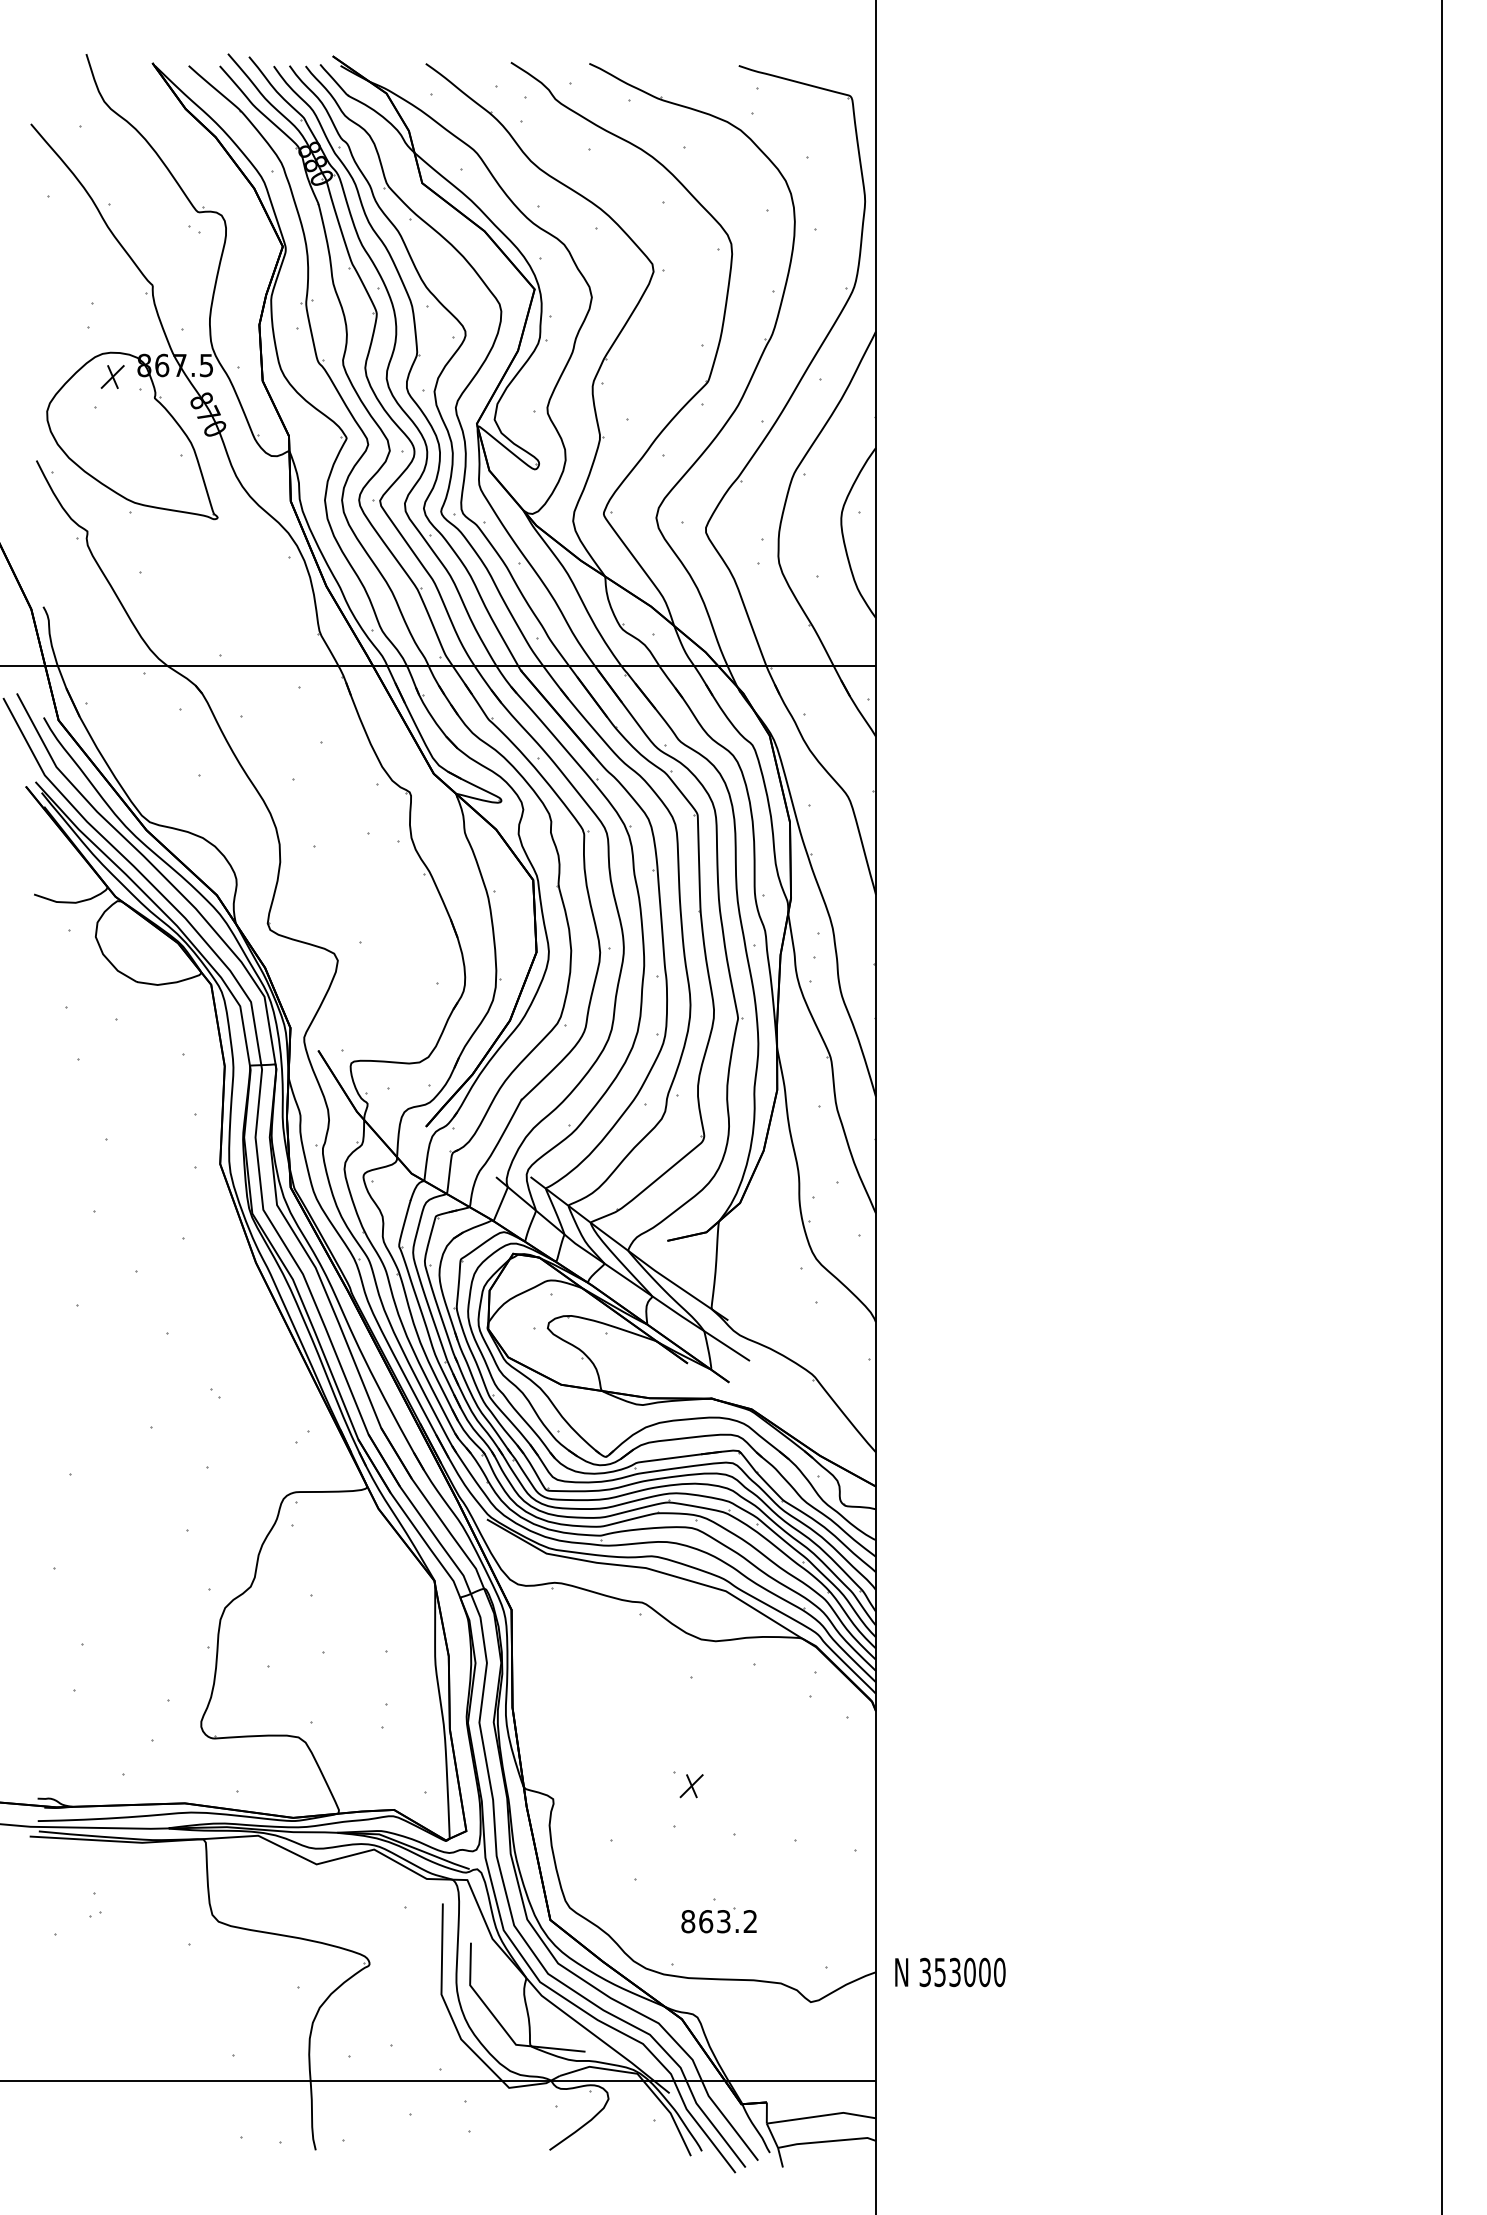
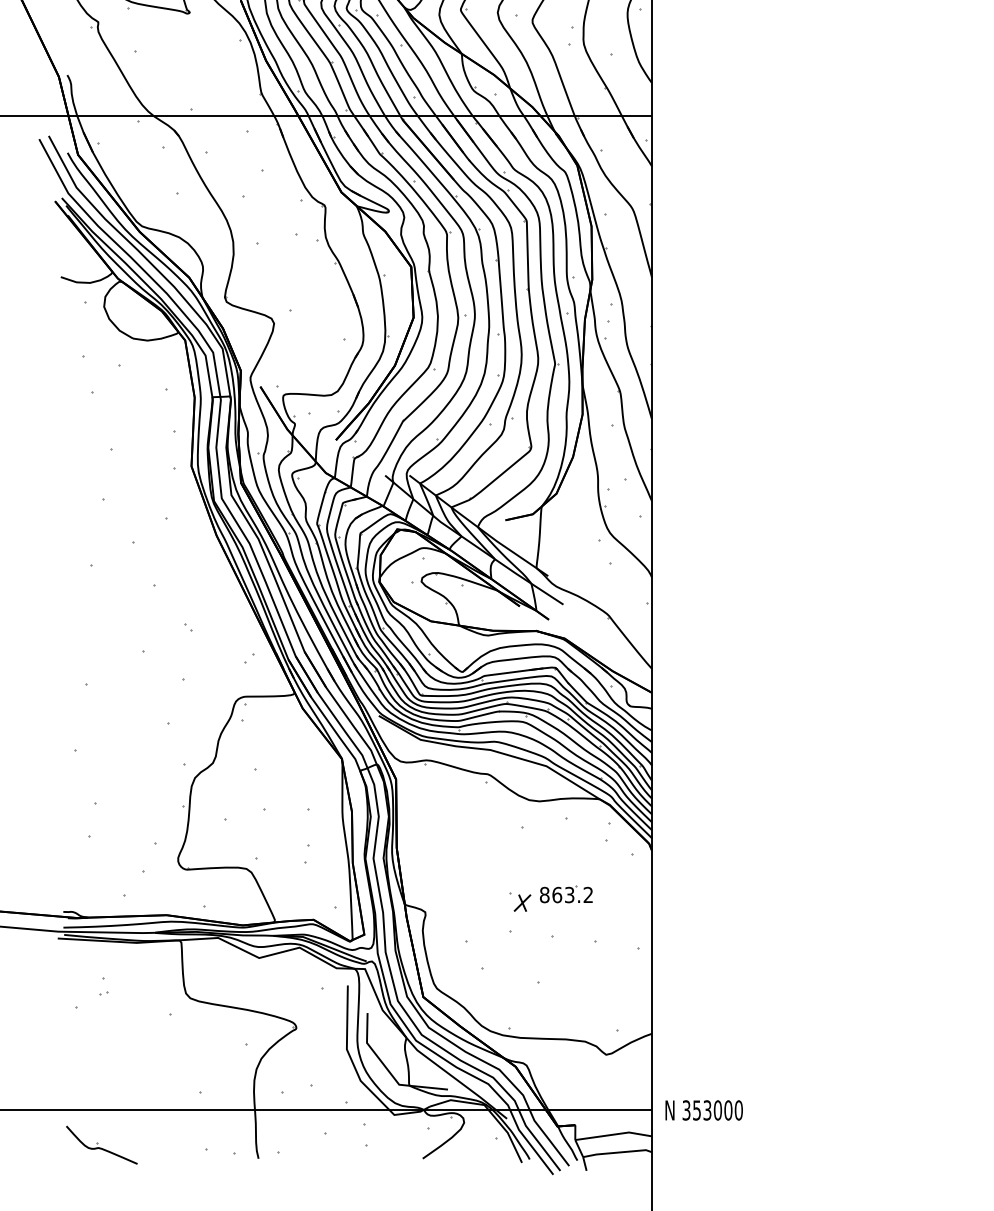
part: (718, 1920) -> (565, 894), moved
text: (950, 1972) -> (704, 1110), moved
part: (92, 2130) -> (101, 1144), added

